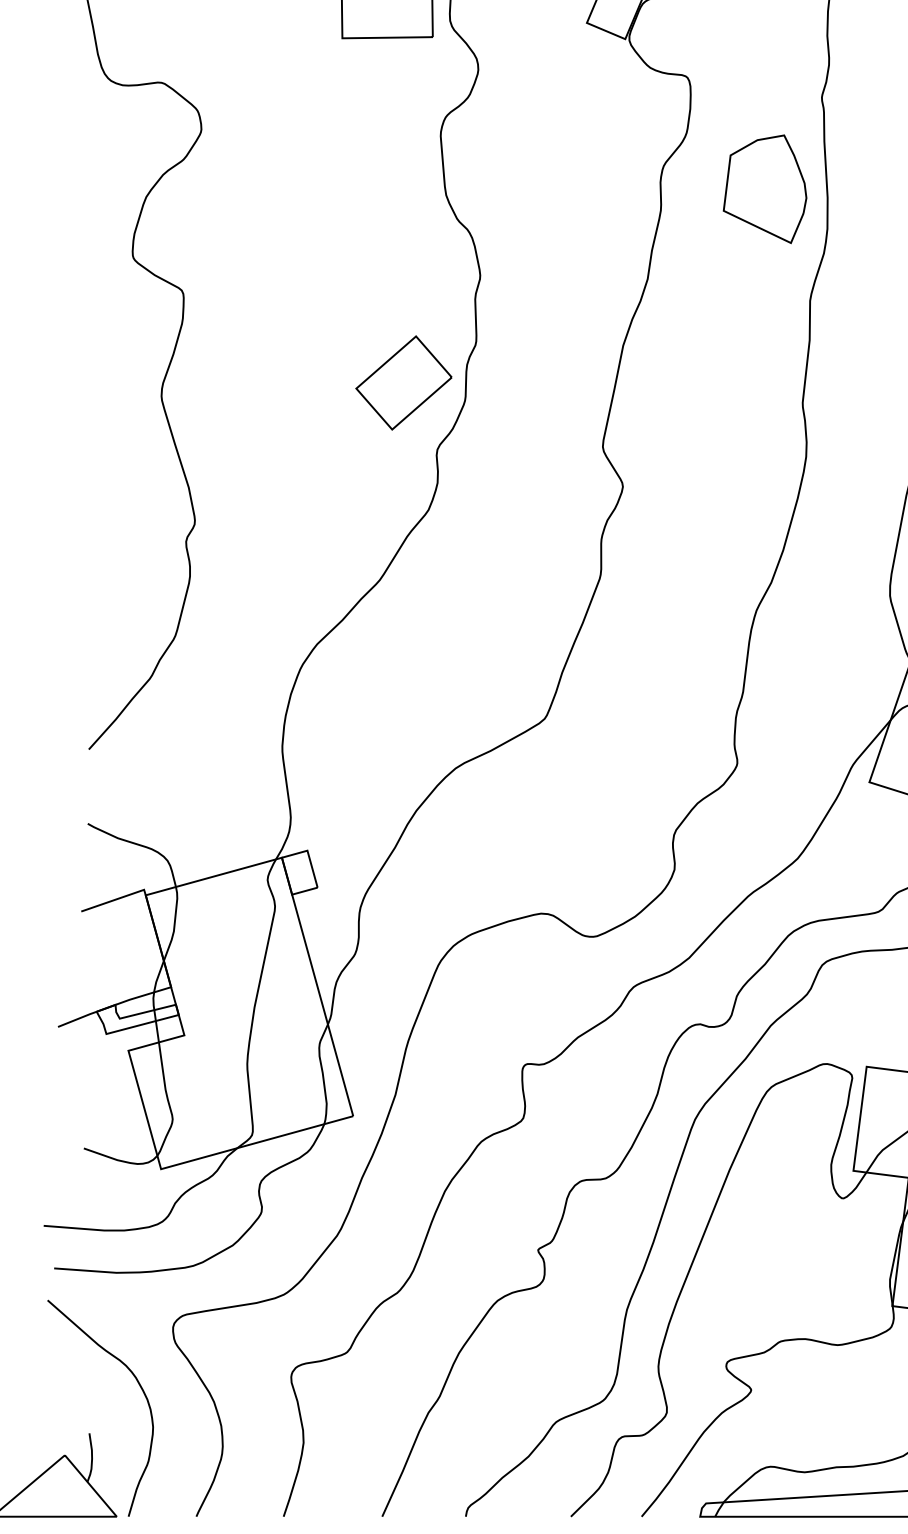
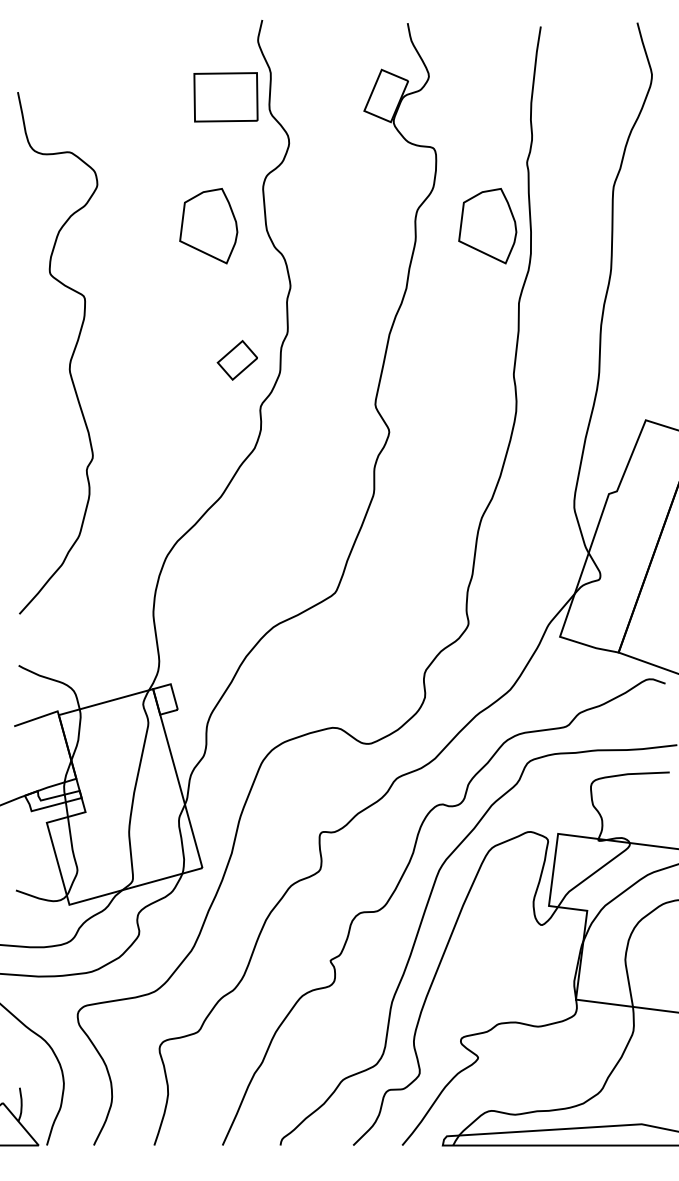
part: (361, 189) -> (208, 226), added
part: (403, 383) -> (237, 360), size x0.6

